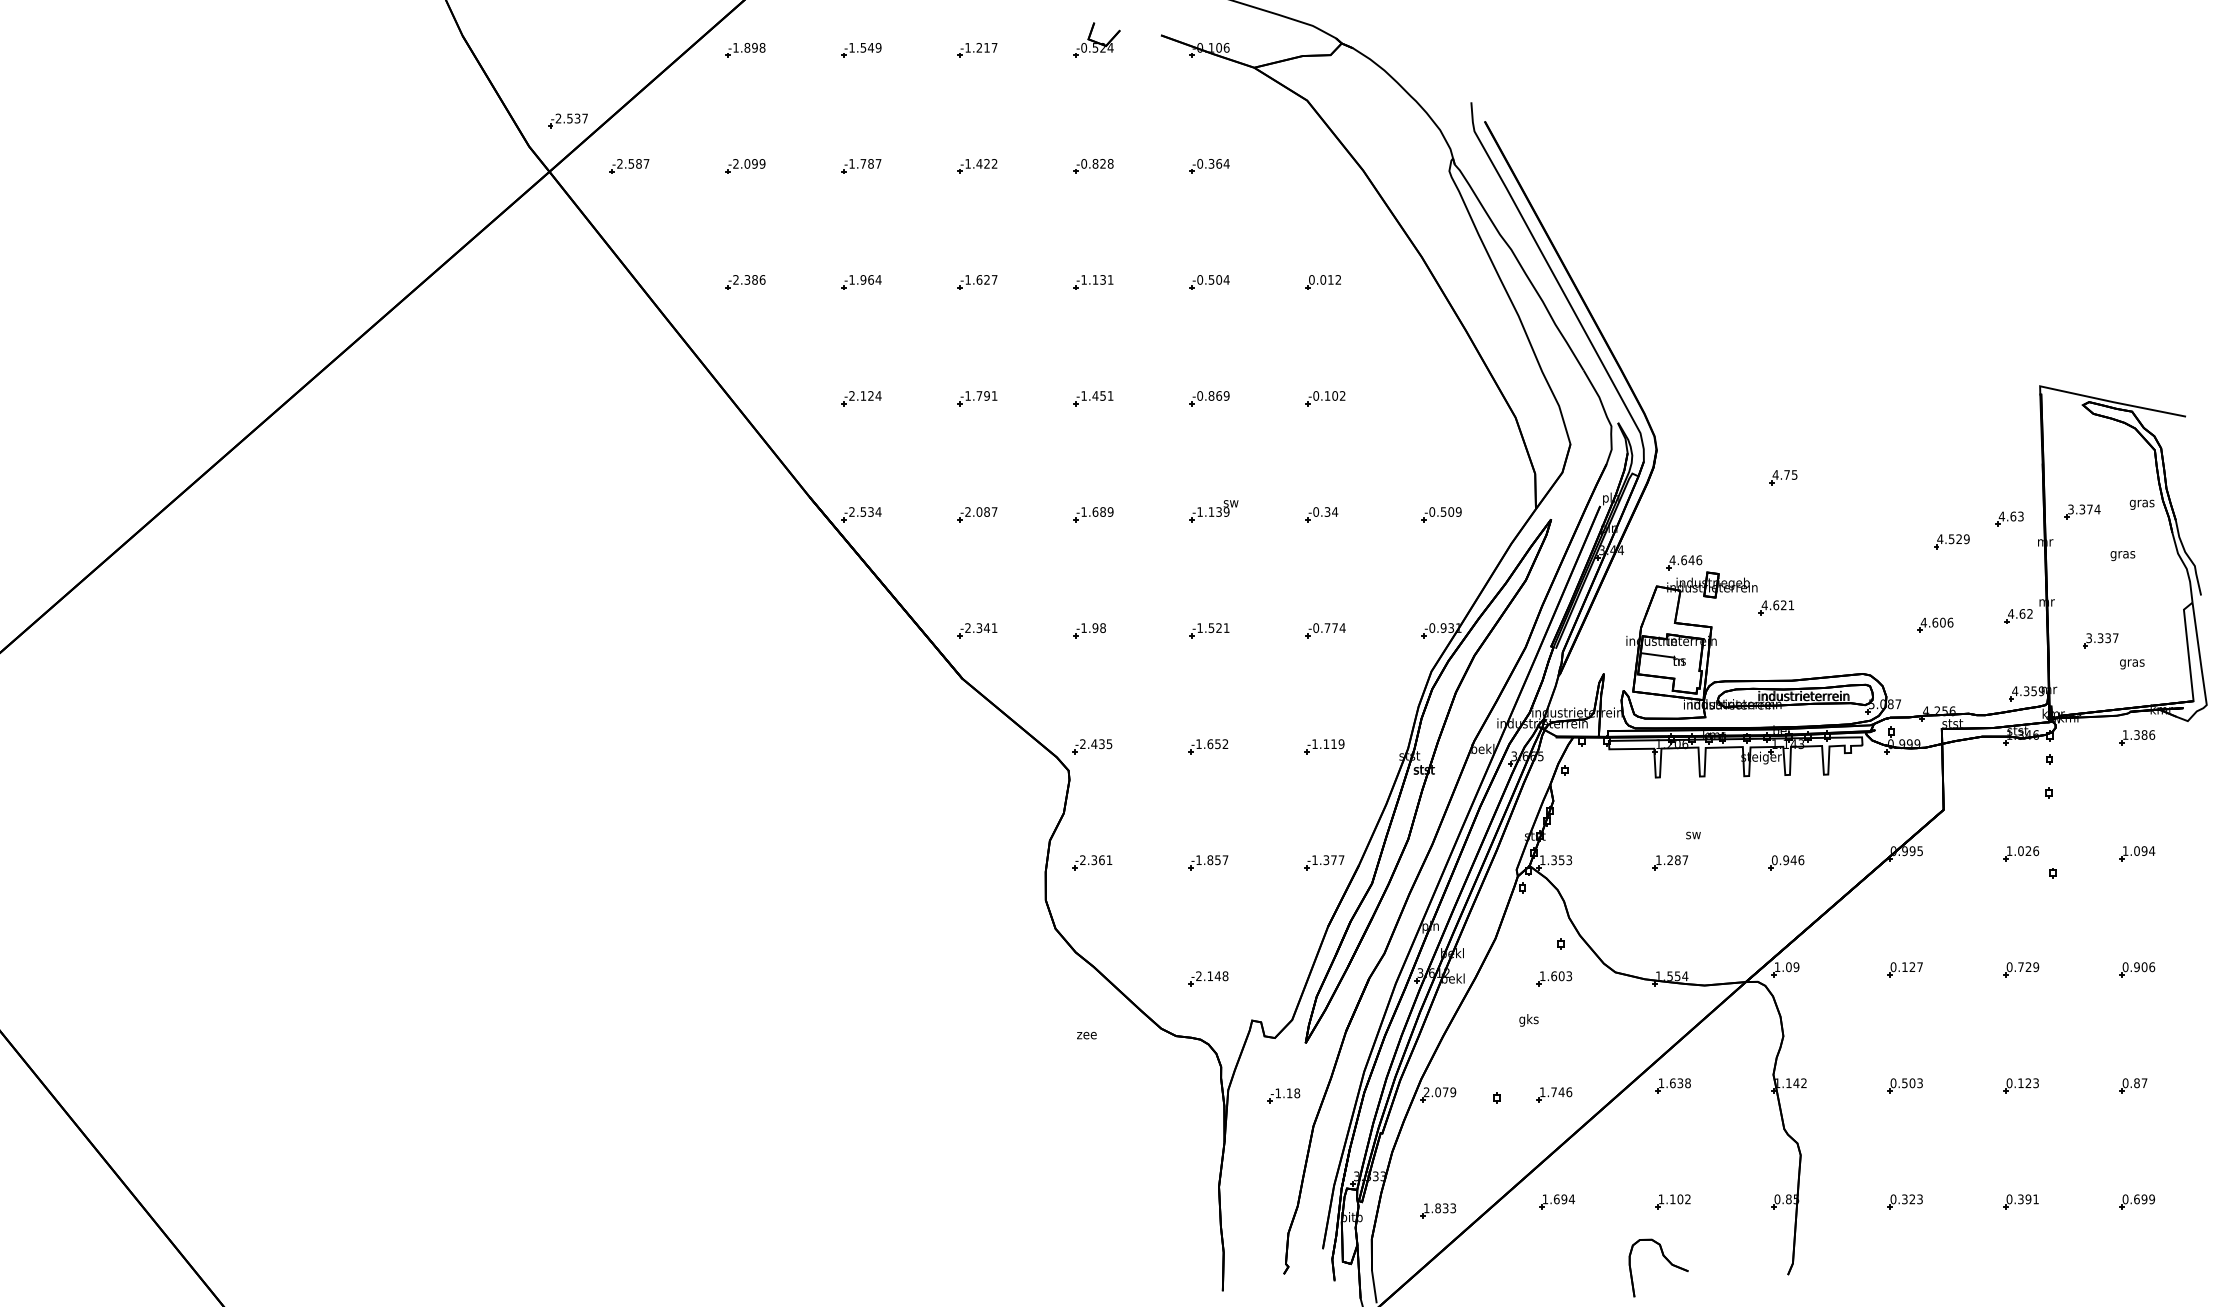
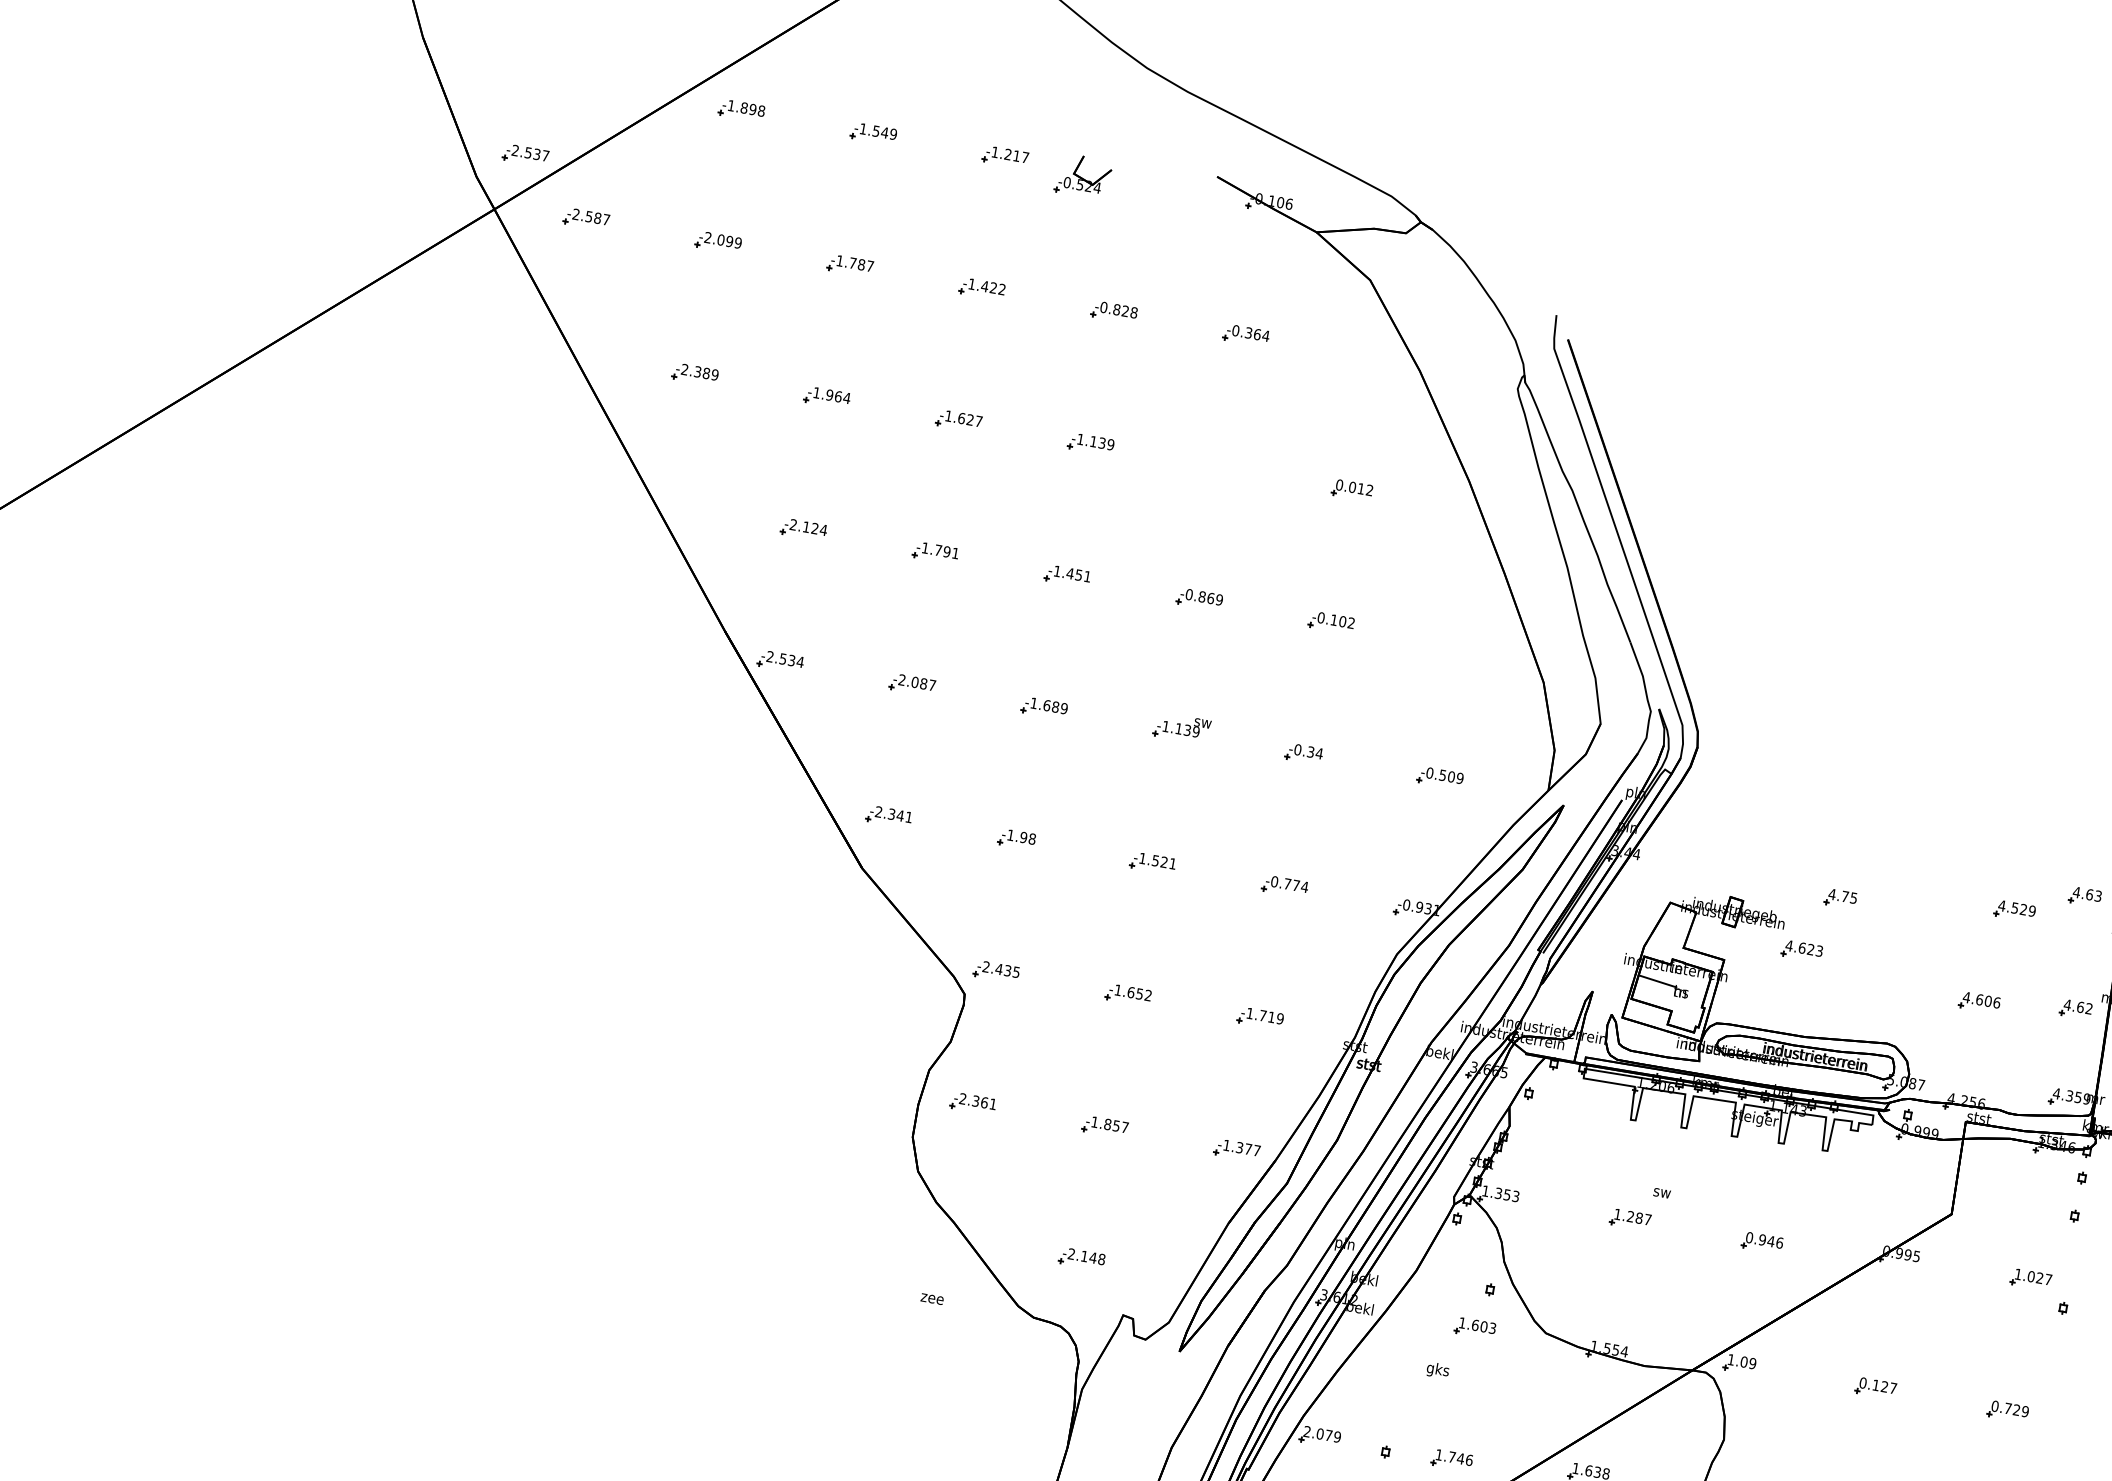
part: (1096, 39) -> (1083, 175), moved
text: (762, 279) -> (715, 374), -2.386 -> -2.389
text: (1110, 279) -> (1110, 444), -1.131 -> -1.139
part: (1209, 282) -> (1222, 467), removed
part: (1783, 477) -> (1840, 898), moved
part: (1684, 562) -> (1706, 881), removed
text: (1791, 605) -> (1819, 951), 4.621 -> 4.623
text: (1326, 743) -> (1263, 1015), -1.119 -> -1.719
text: (2036, 851) -> (2048, 1280), 1.026 -> 1.027
part: (1283, 1095) -> (1143, 1406), removed

